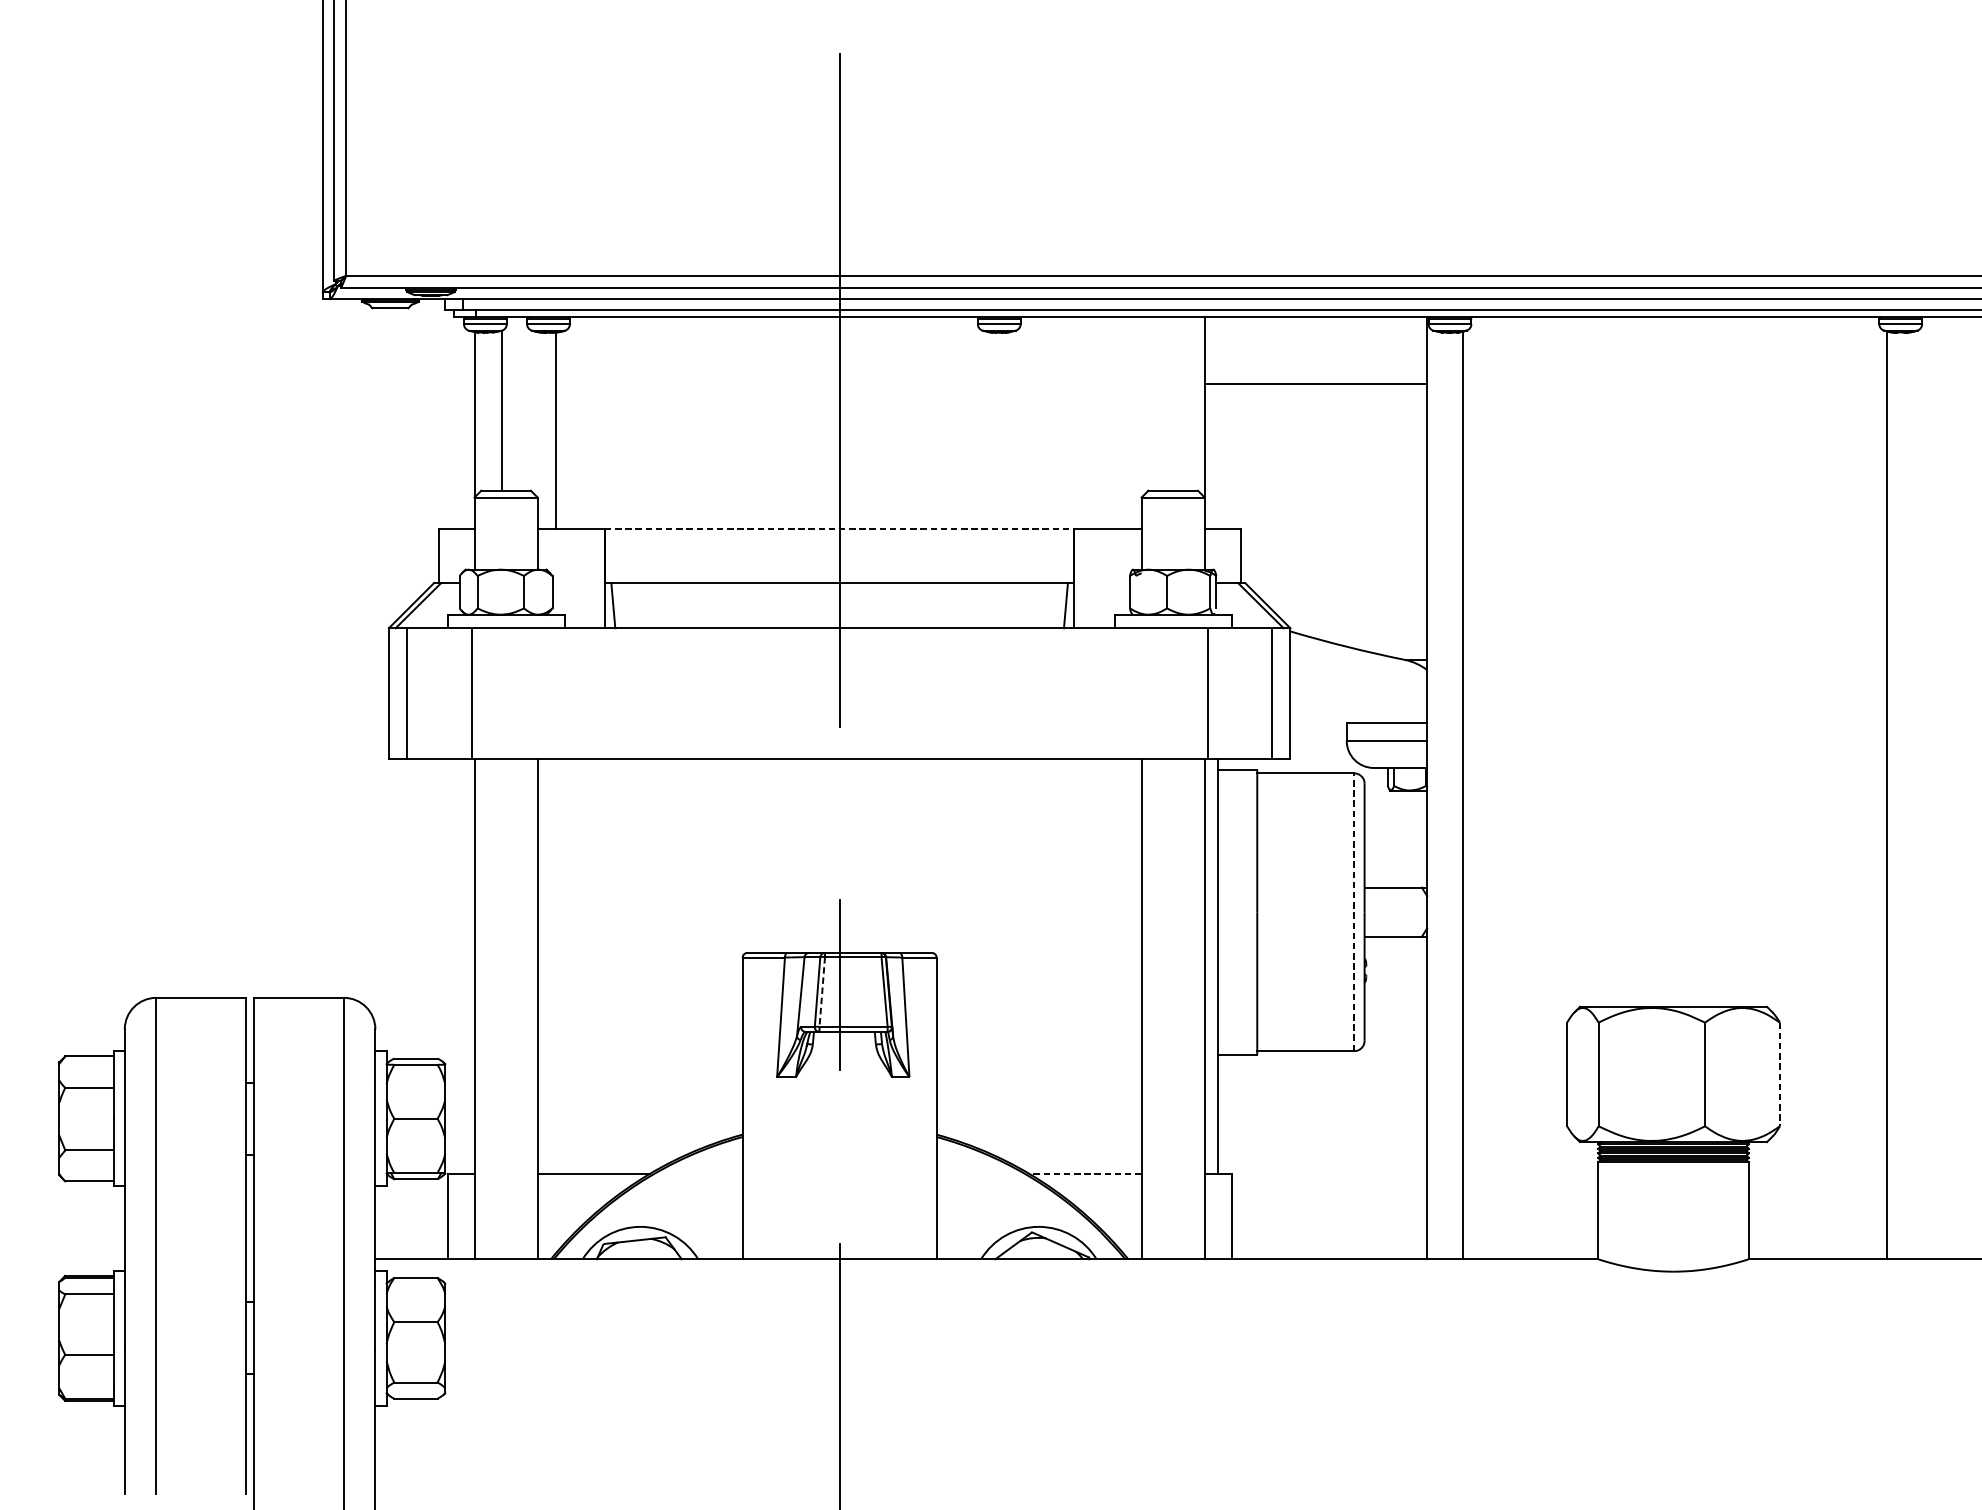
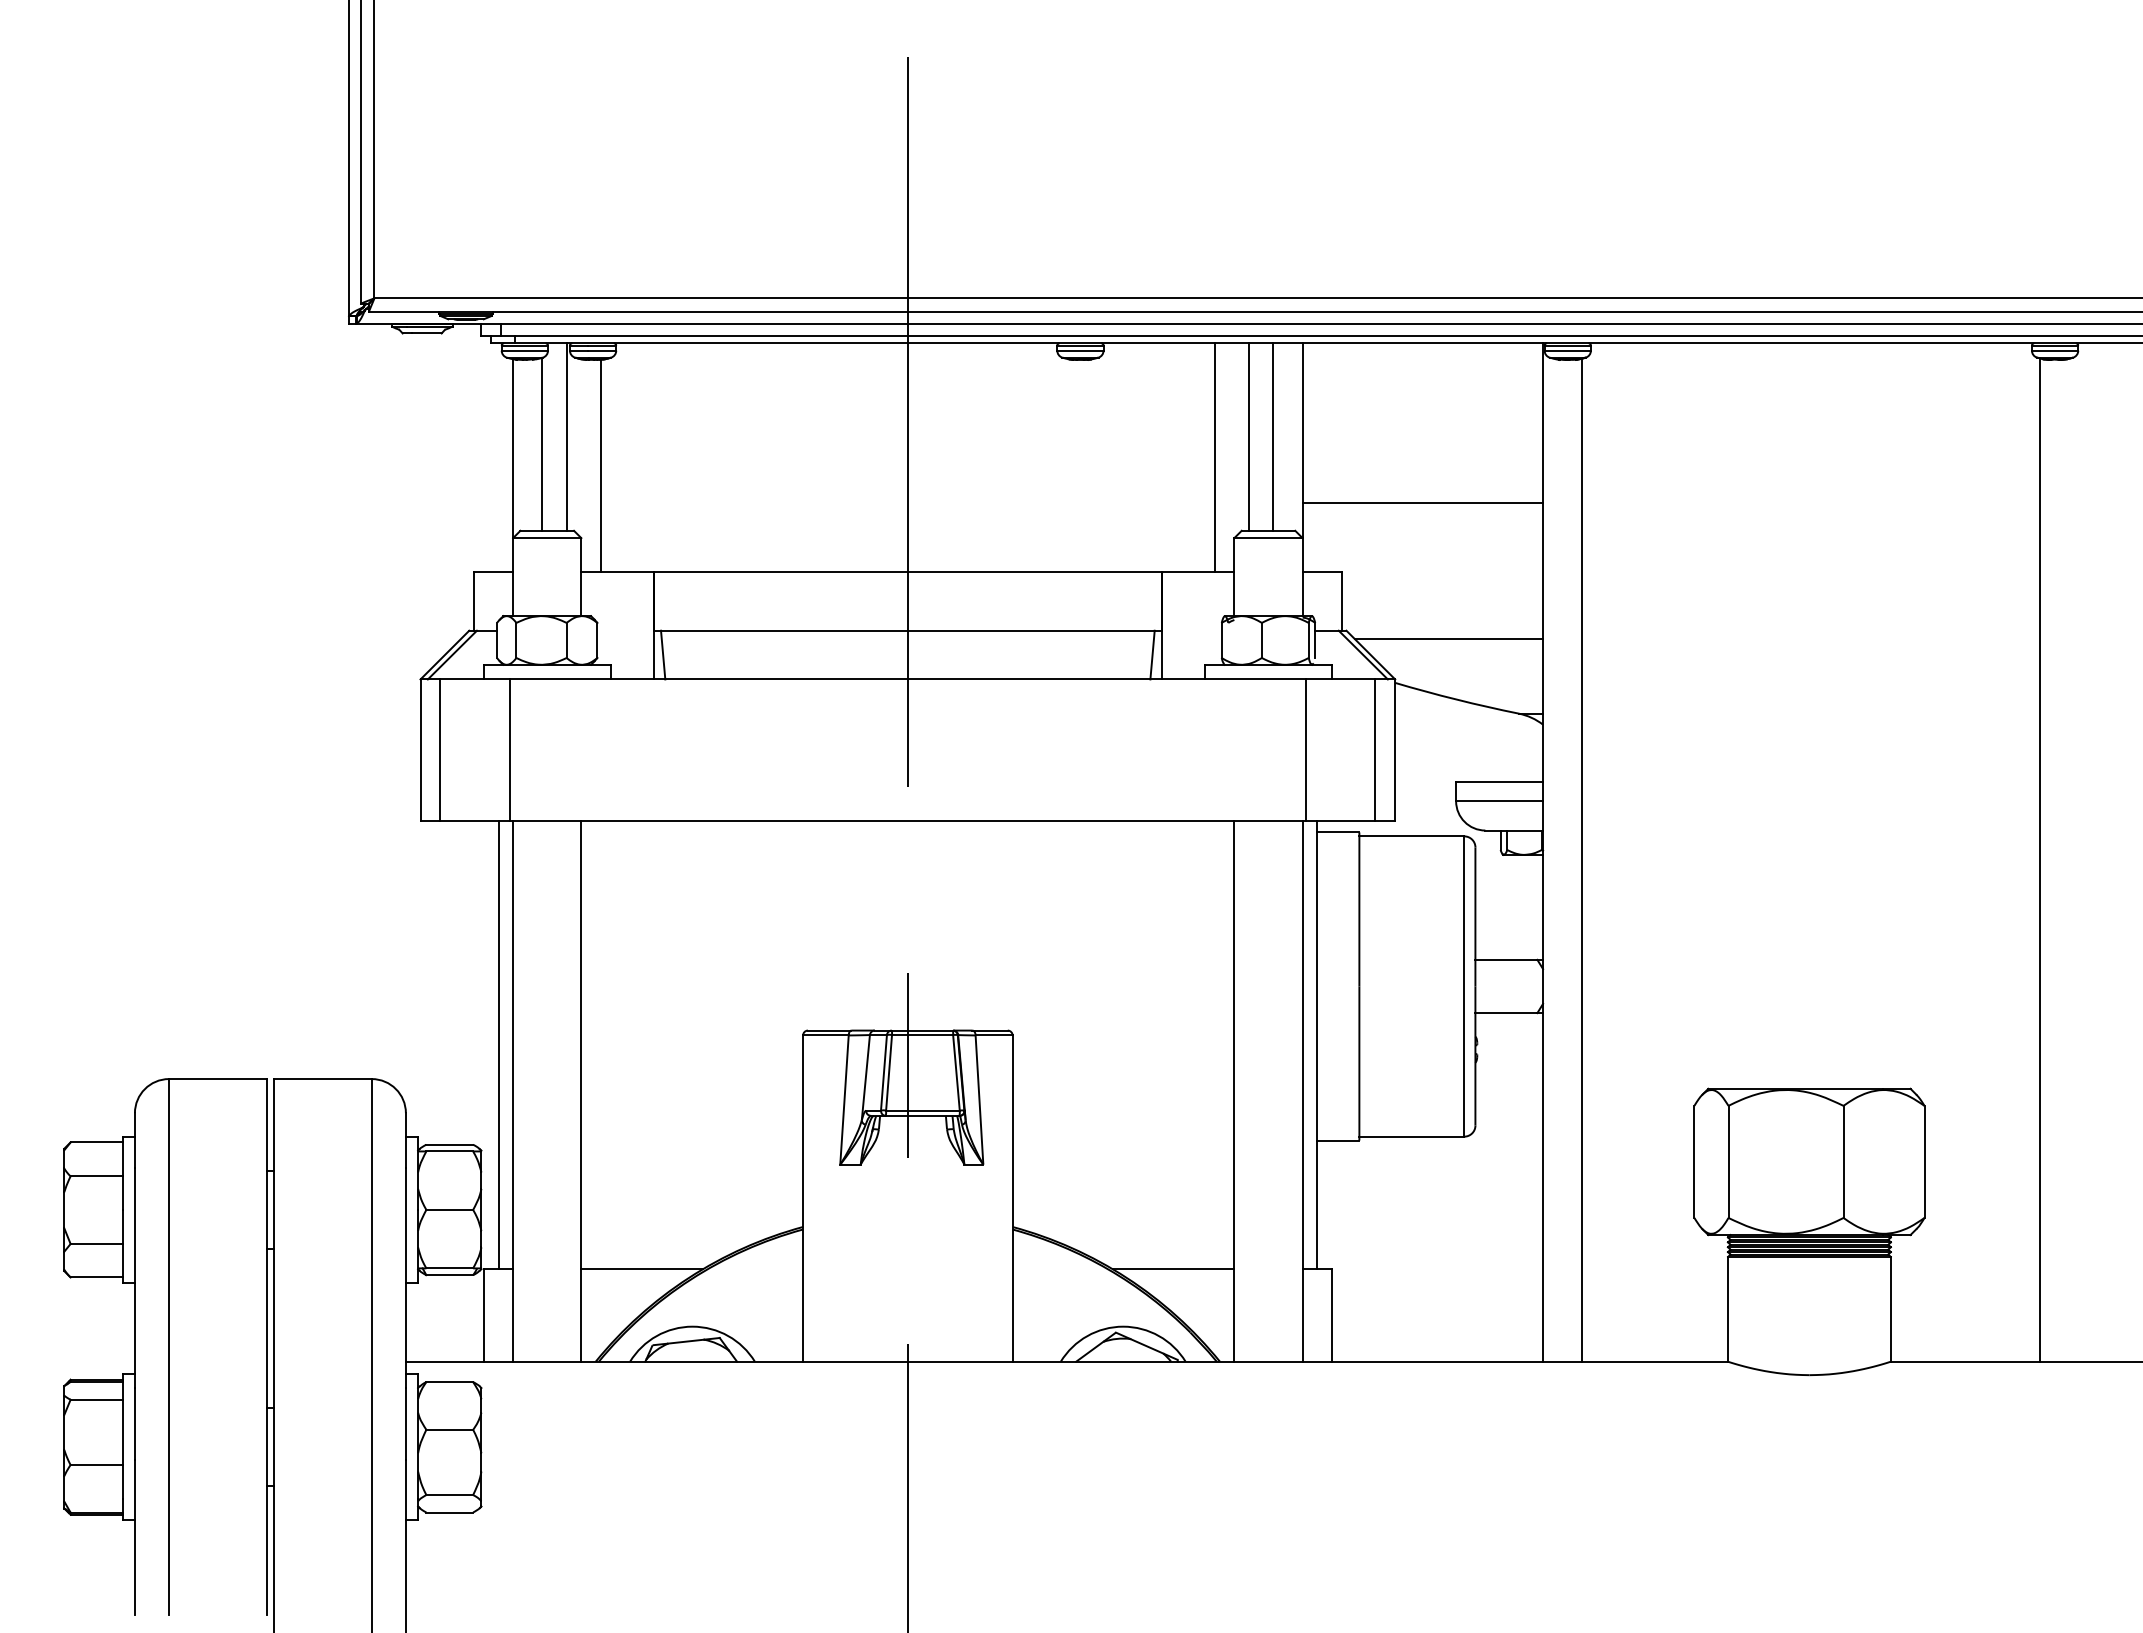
line: (1315, 384) -> (1422, 503), moved
line: (523, 403) -> (566, 436), added
line: (1155, 403) -> (1249, 436), added
line: (1177, 403) -> (1273, 436), added
line: (1123, 422) -> (1214, 457), added
line: (839, 529) -> (907, 572), dashed -> solid
line: (1339, 590) -> (1448, 638), added
line: (1354, 912) -> (1464, 986), dashed -> solid
line: (461, 965) -> (498, 1044), added
line: (822, 991) -> (889, 1072), dashed -> solid
line: (1779, 1075) -> (1924, 1162), dashed -> solid
line: (1085, 1173) -> (1173, 1269), dashed -> solid

